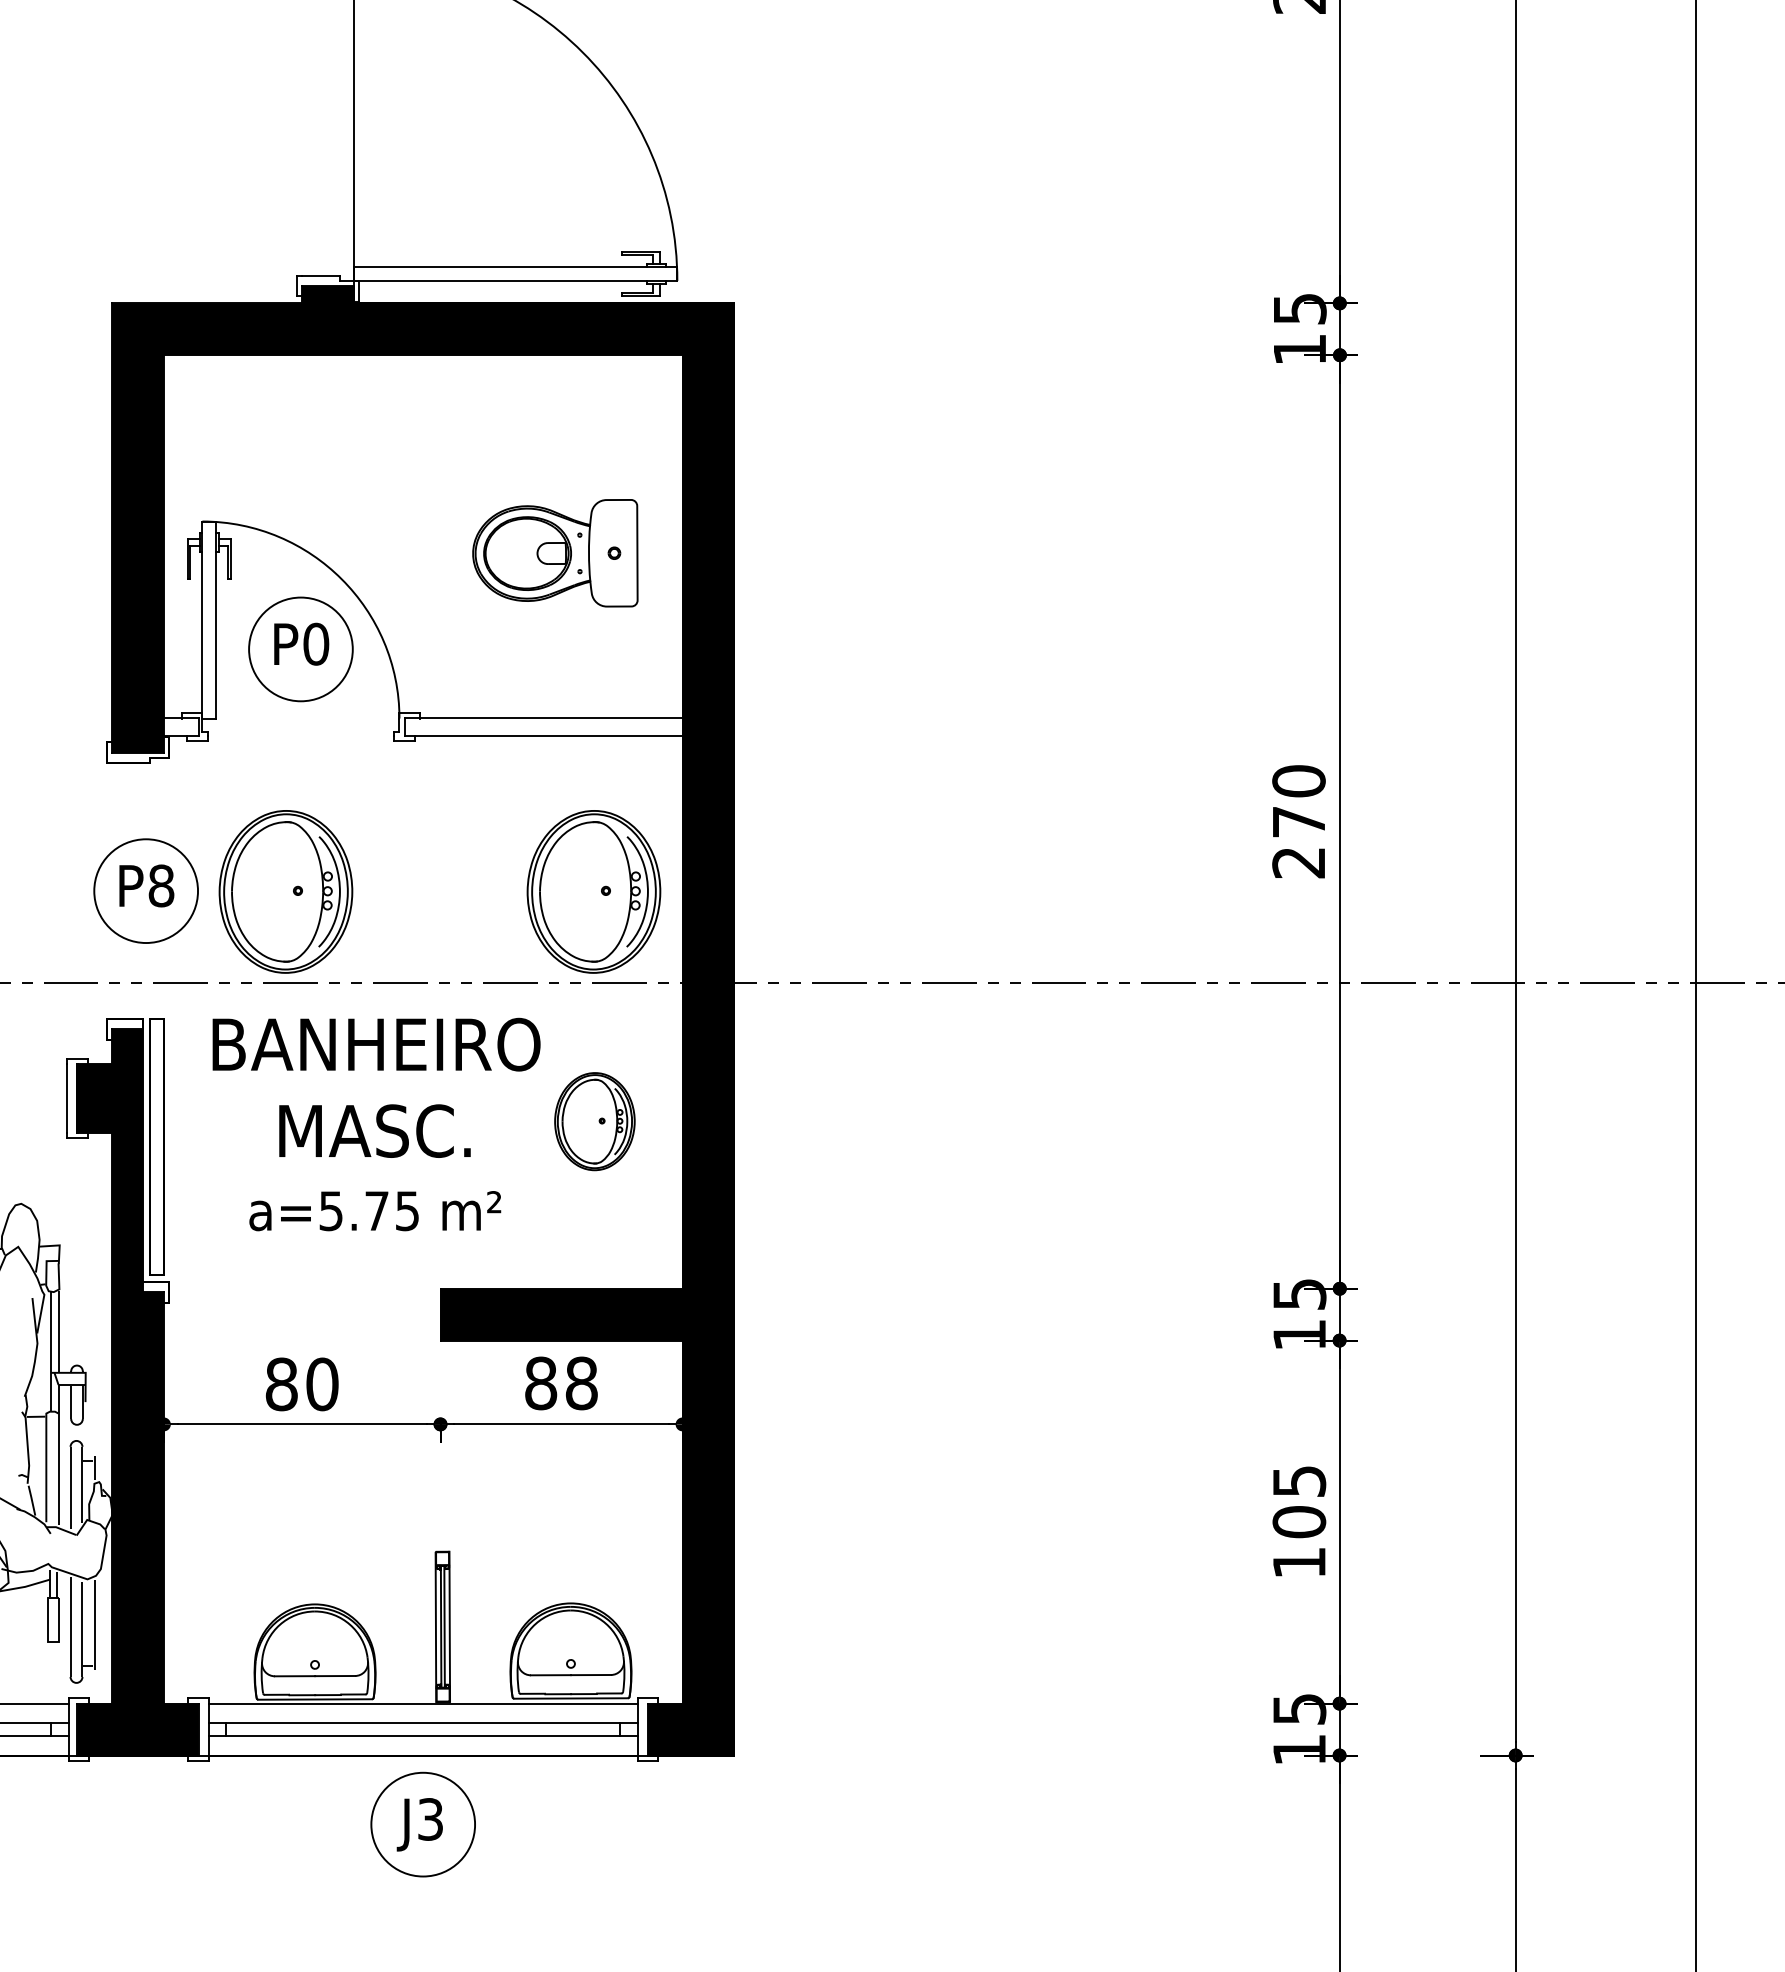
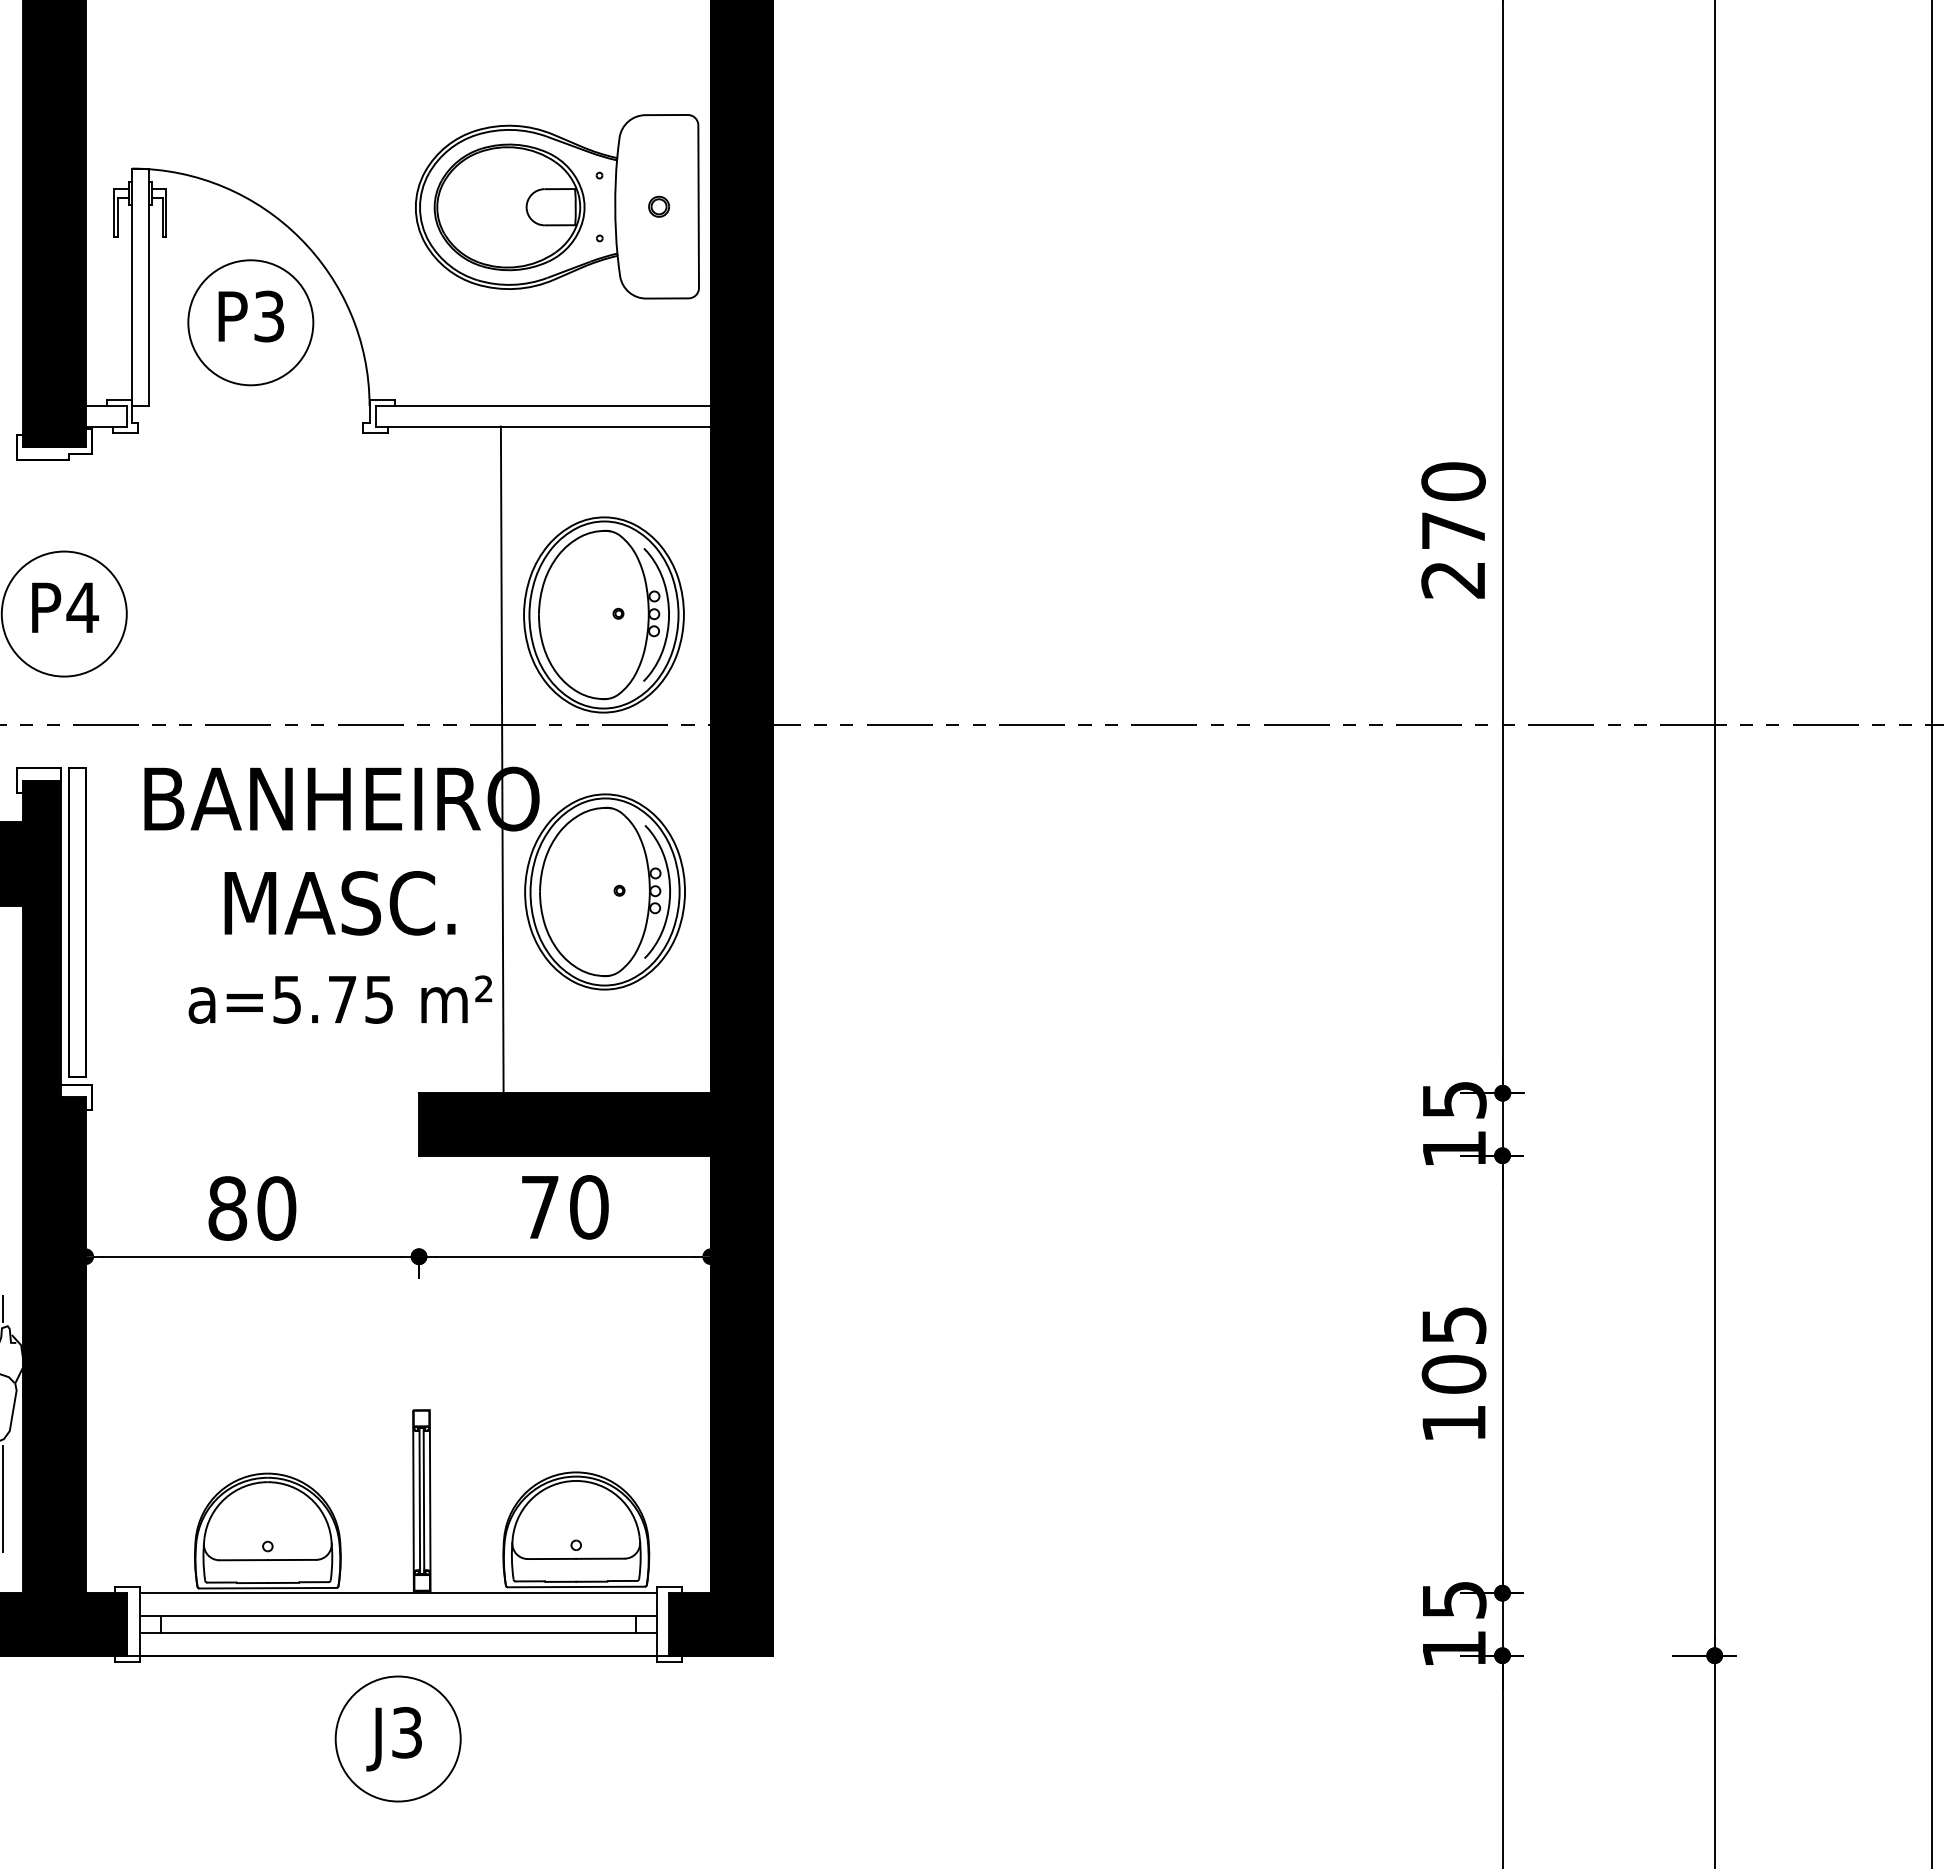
part: (555, 553) -> (557, 207), size x1.43
text: (316, 643) -> (269, 315), P0 -> P3
text: (160, 885) -> (81, 607), P8 -> P4
part: (285, 891) -> (232, 614), removed
line: (509, 1011) -> (502, 759), added
part: (594, 1121) -> (604, 891), size x1.67
text: (561, 1383) -> (564, 1207), 88 -> 70

